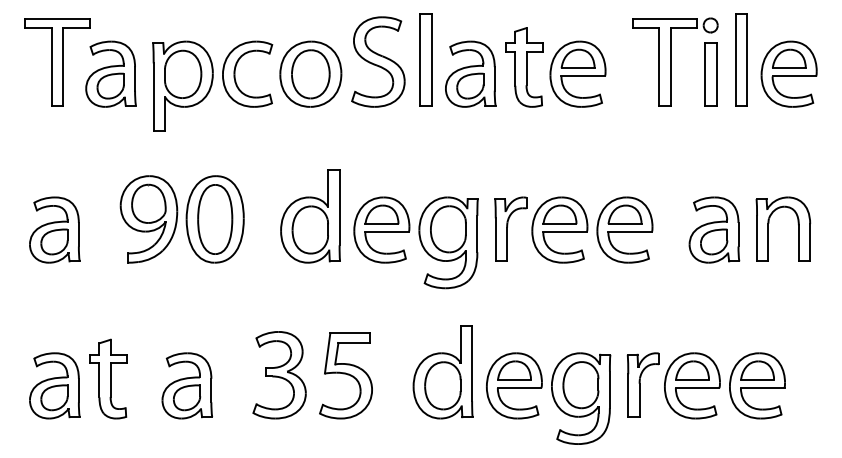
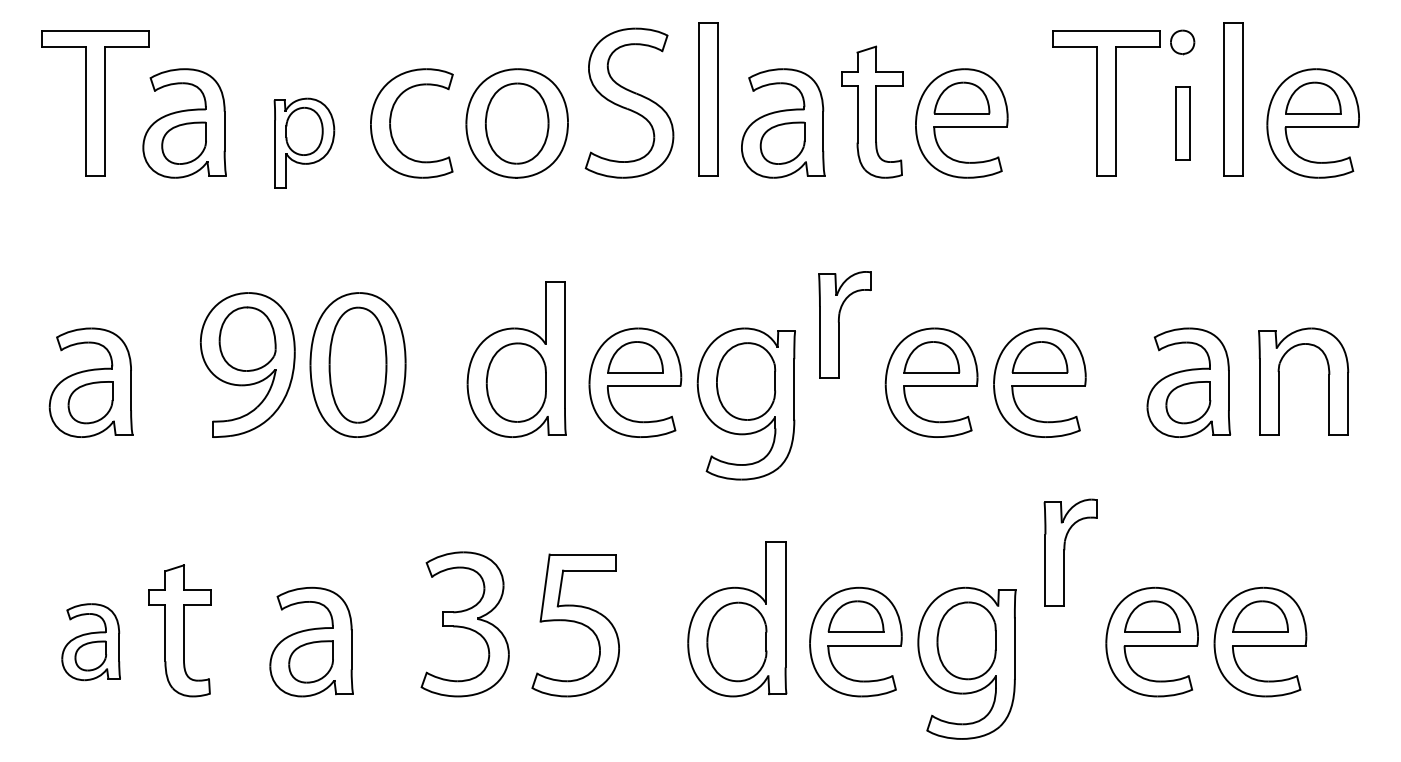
part: (710, 74) -> (1182, 123), size x0.7
part: (182, 85) -> (303, 142), size x0.6
part: (510, 228) -> (844, 323), moved
part: (642, 384) -> (1069, 551), moved
part: (54, 385) -> (90, 641), size x0.7

